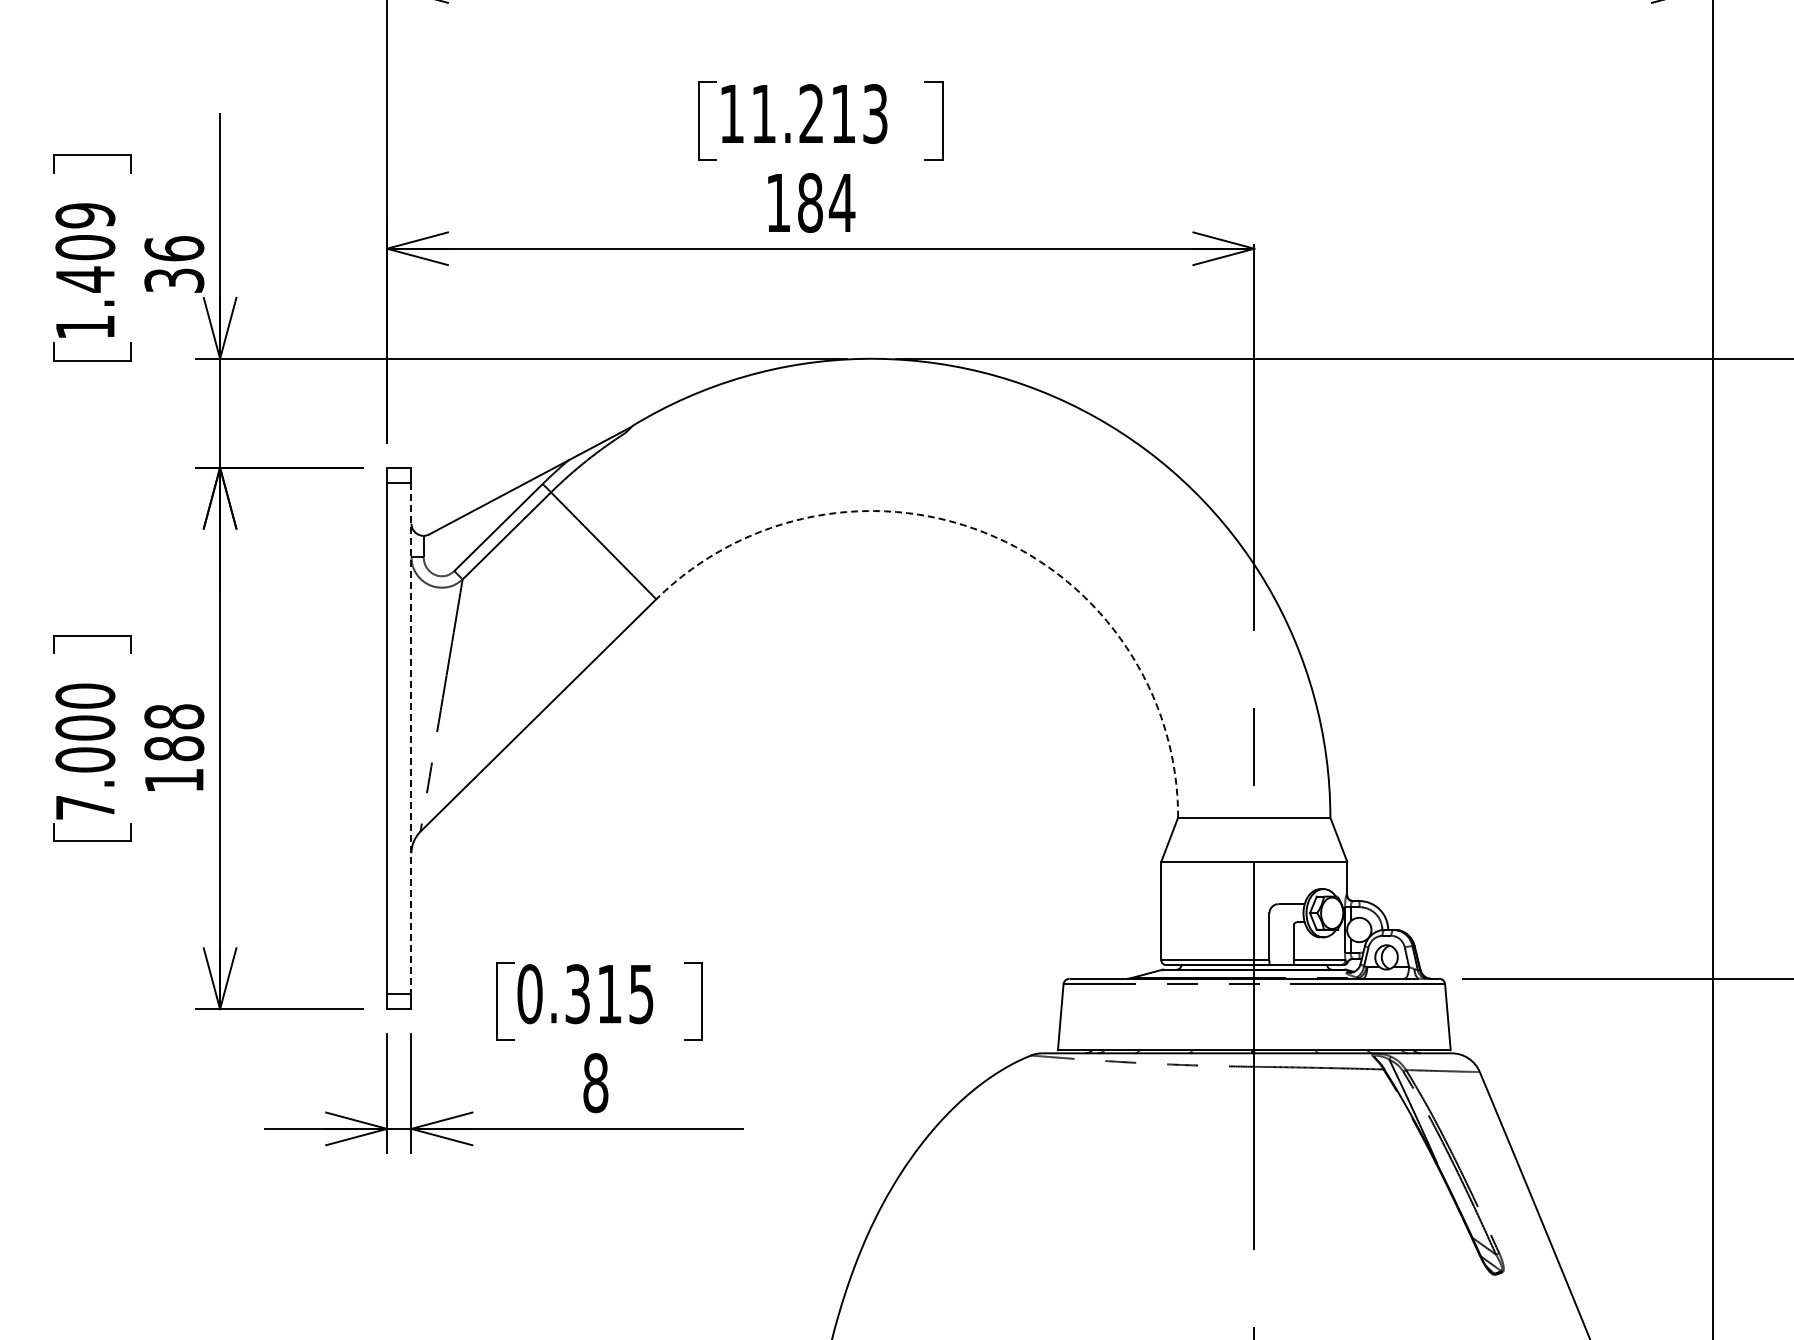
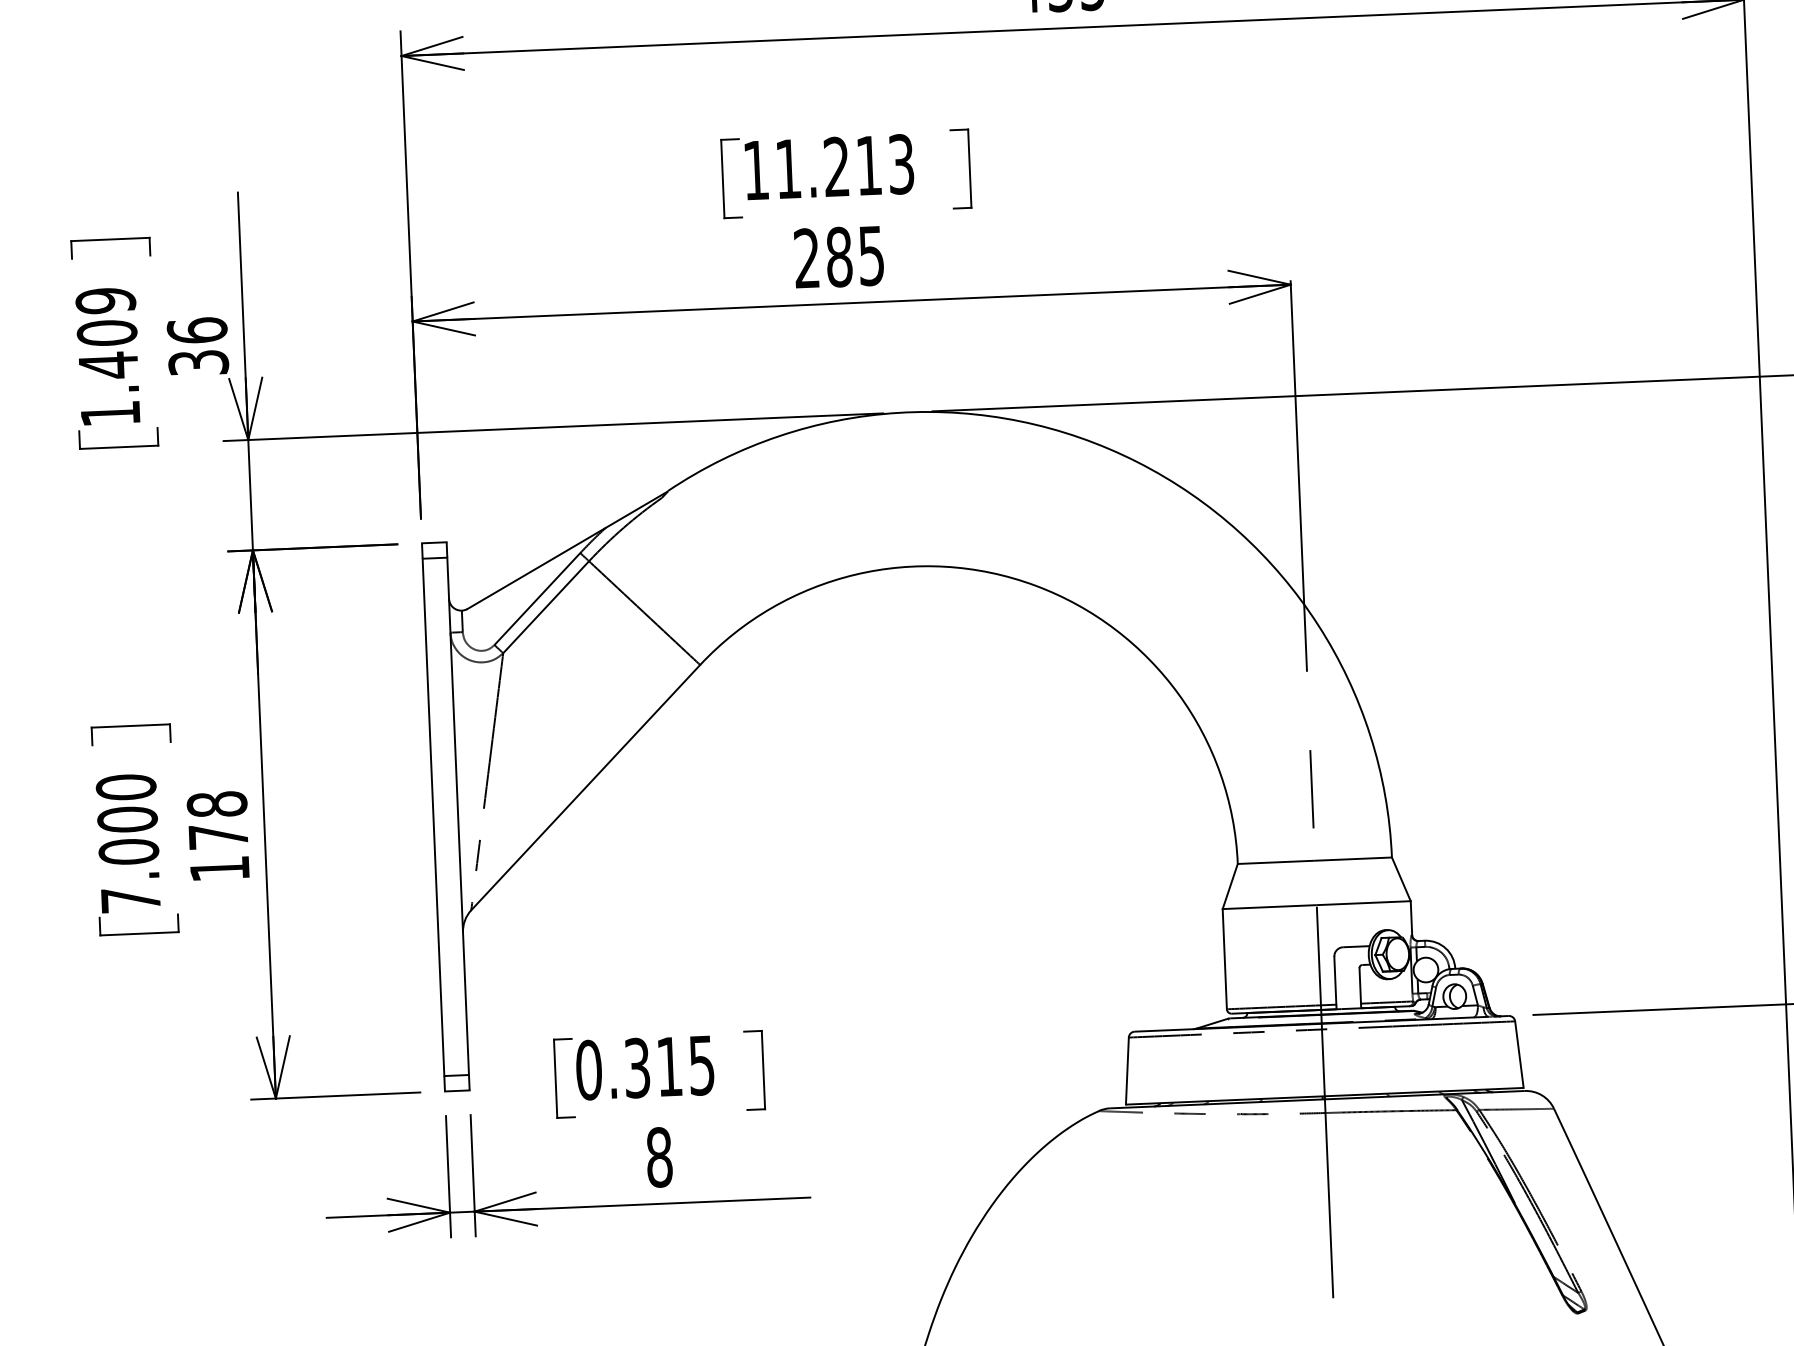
text: (810, 202) -> (839, 256), 184 -> 285
arc: (989, 534) -> (1034, 585), dashed -> solid
line: (411, 738) -> (458, 816), dashed -> solid
text: (174, 748) -> (218, 836), 188 -> 178

